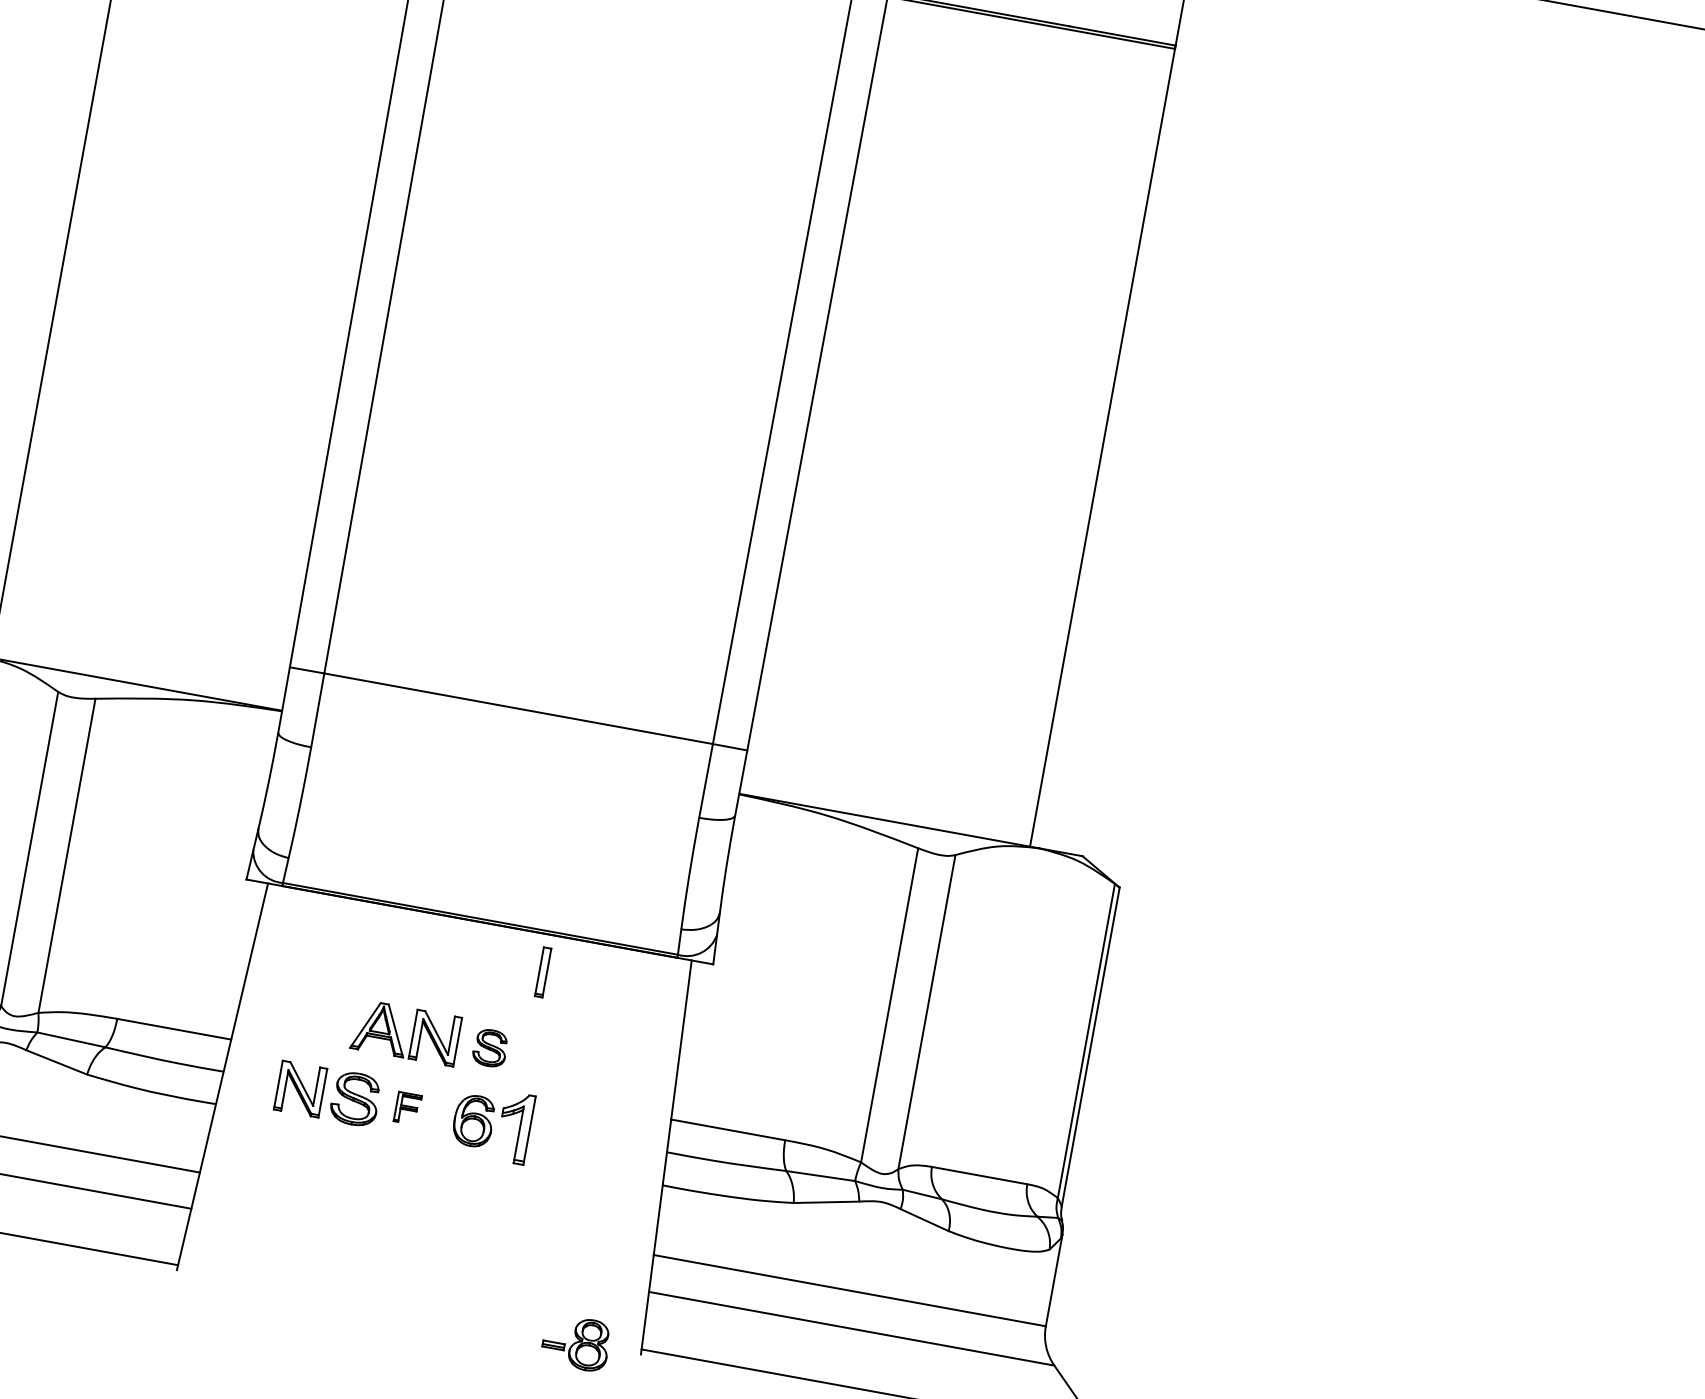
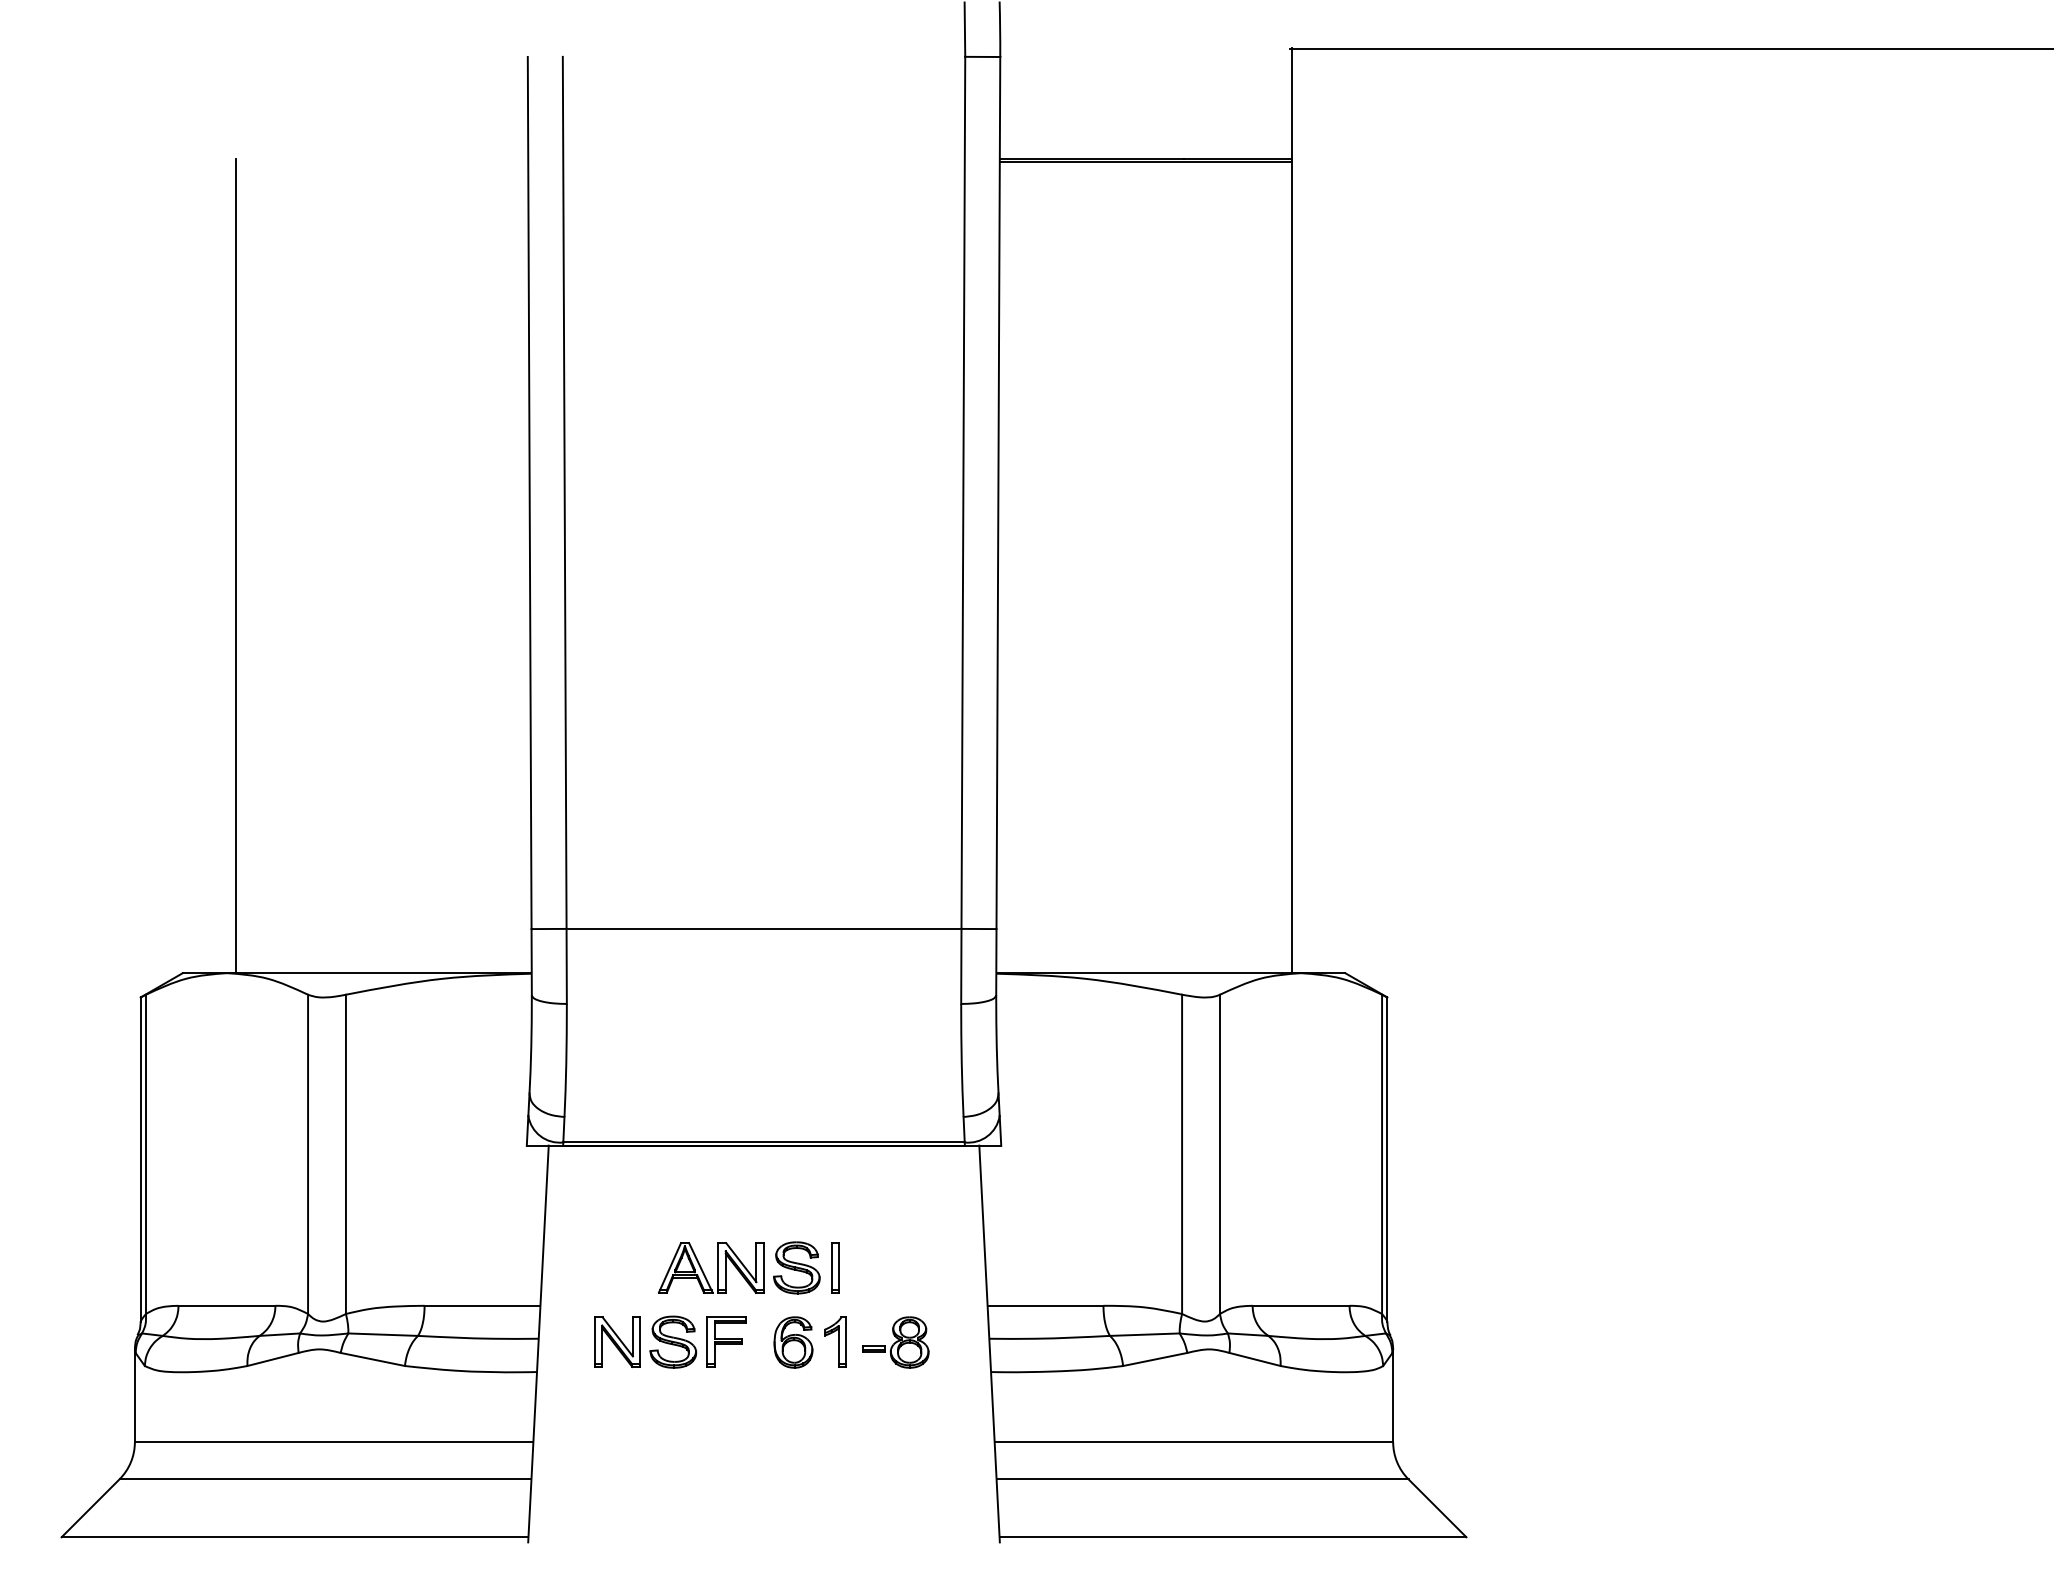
part: (543, 972) -> (835, 1267), moved
part: (490, 1047) -> (796, 1267), size x1.43
part: (407, 1107) -> (726, 1341), size x1.67
part: (515, 1127) -> (835, 1341), size x0.71
part: (575, 1342) -> (895, 1342), moved

